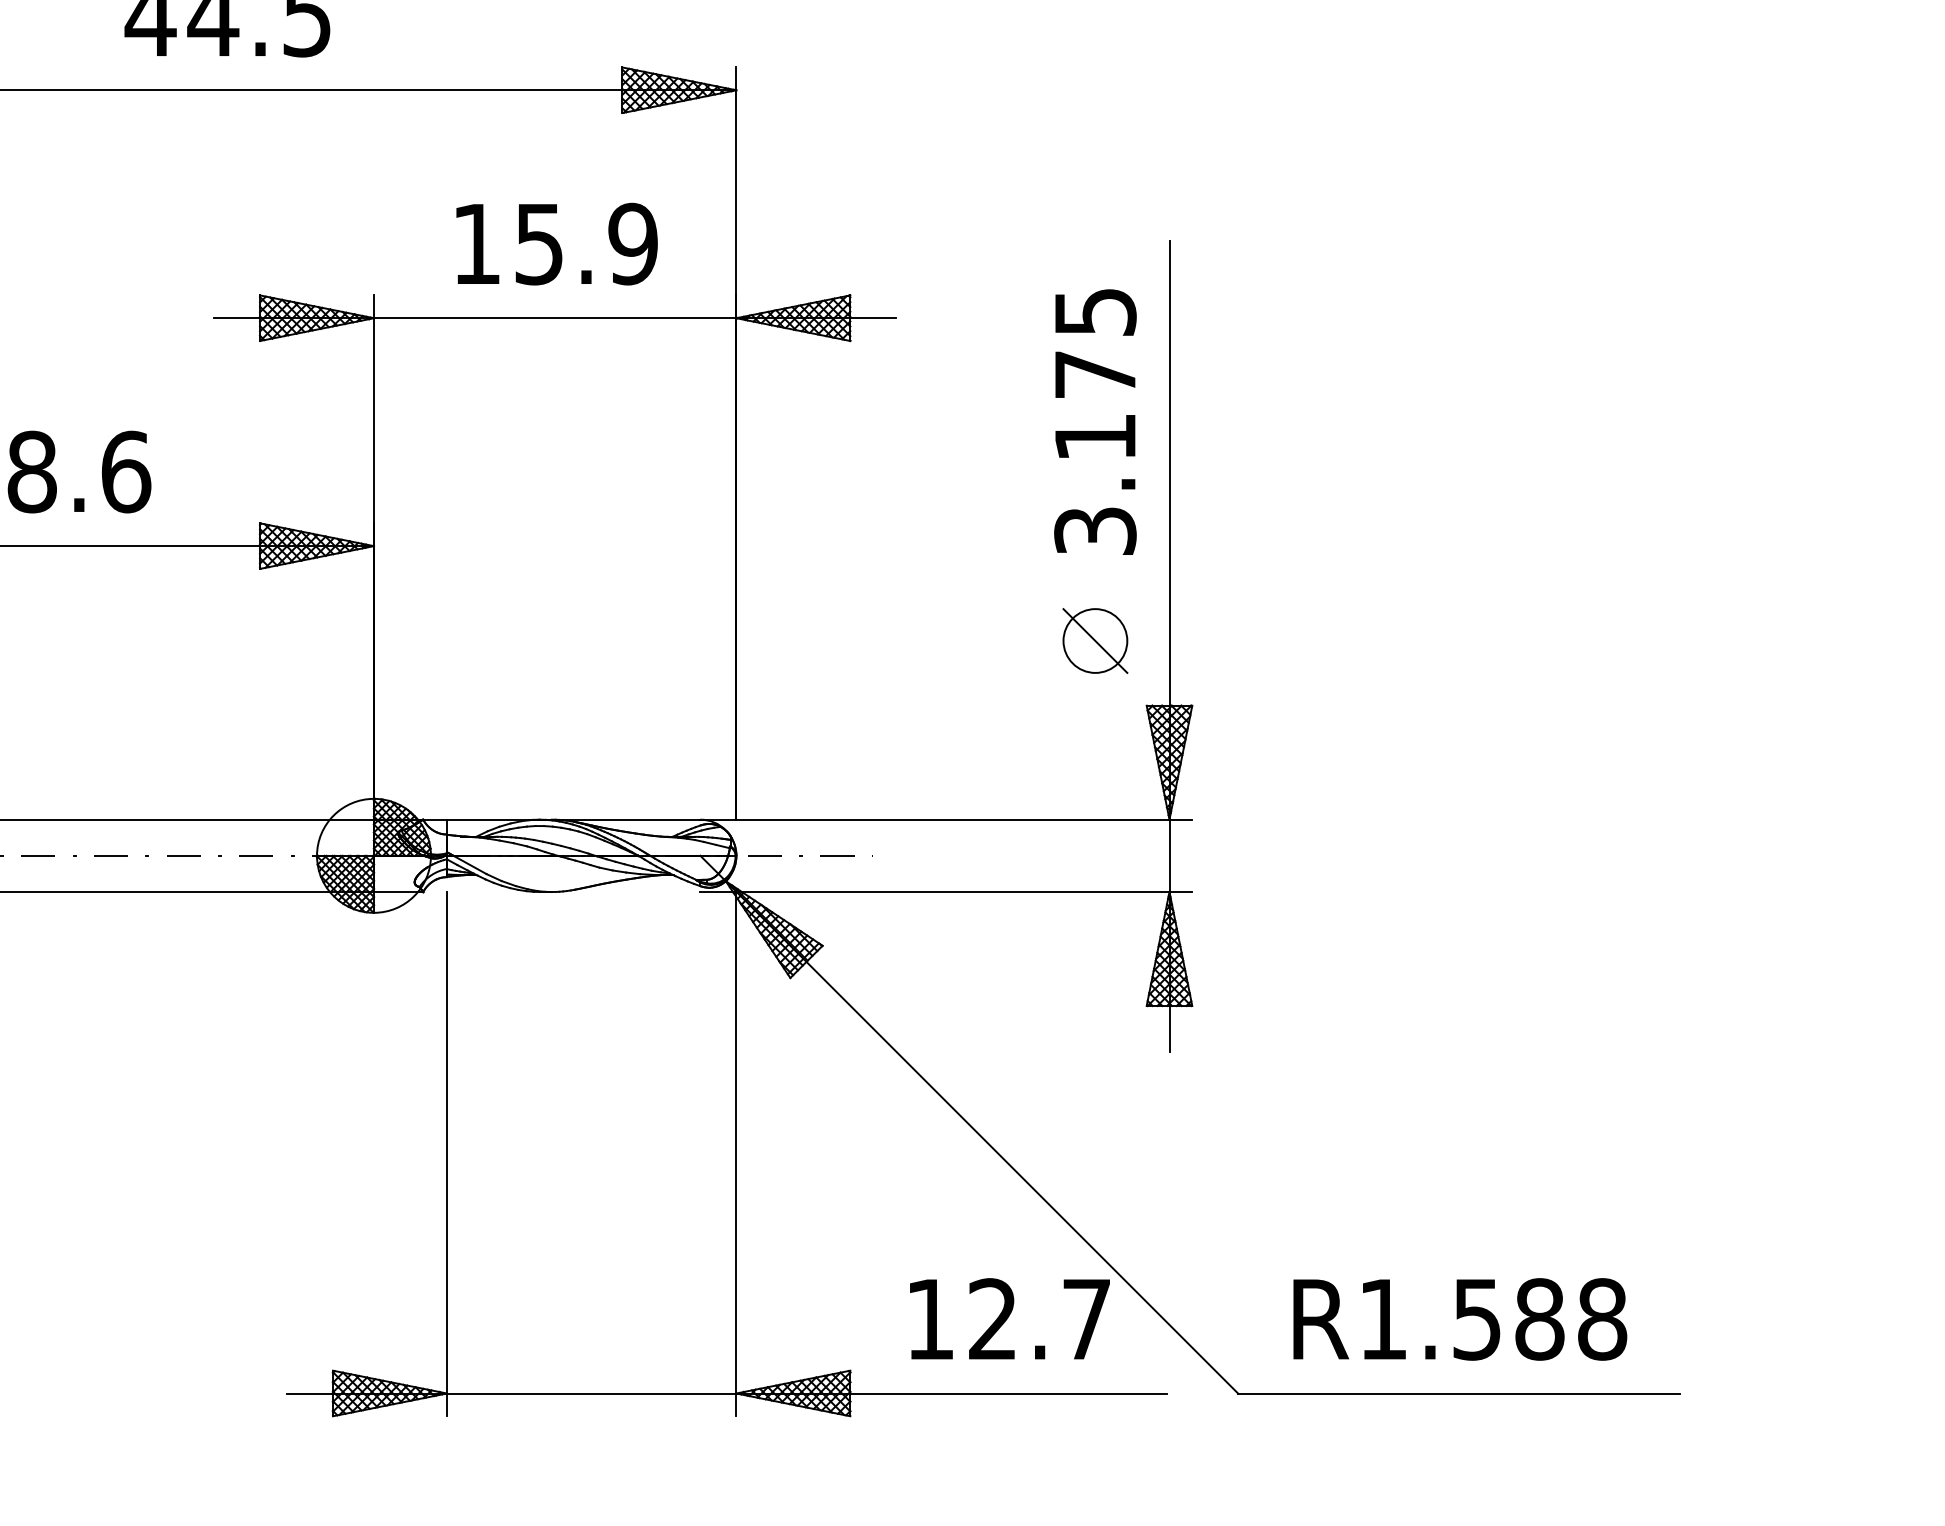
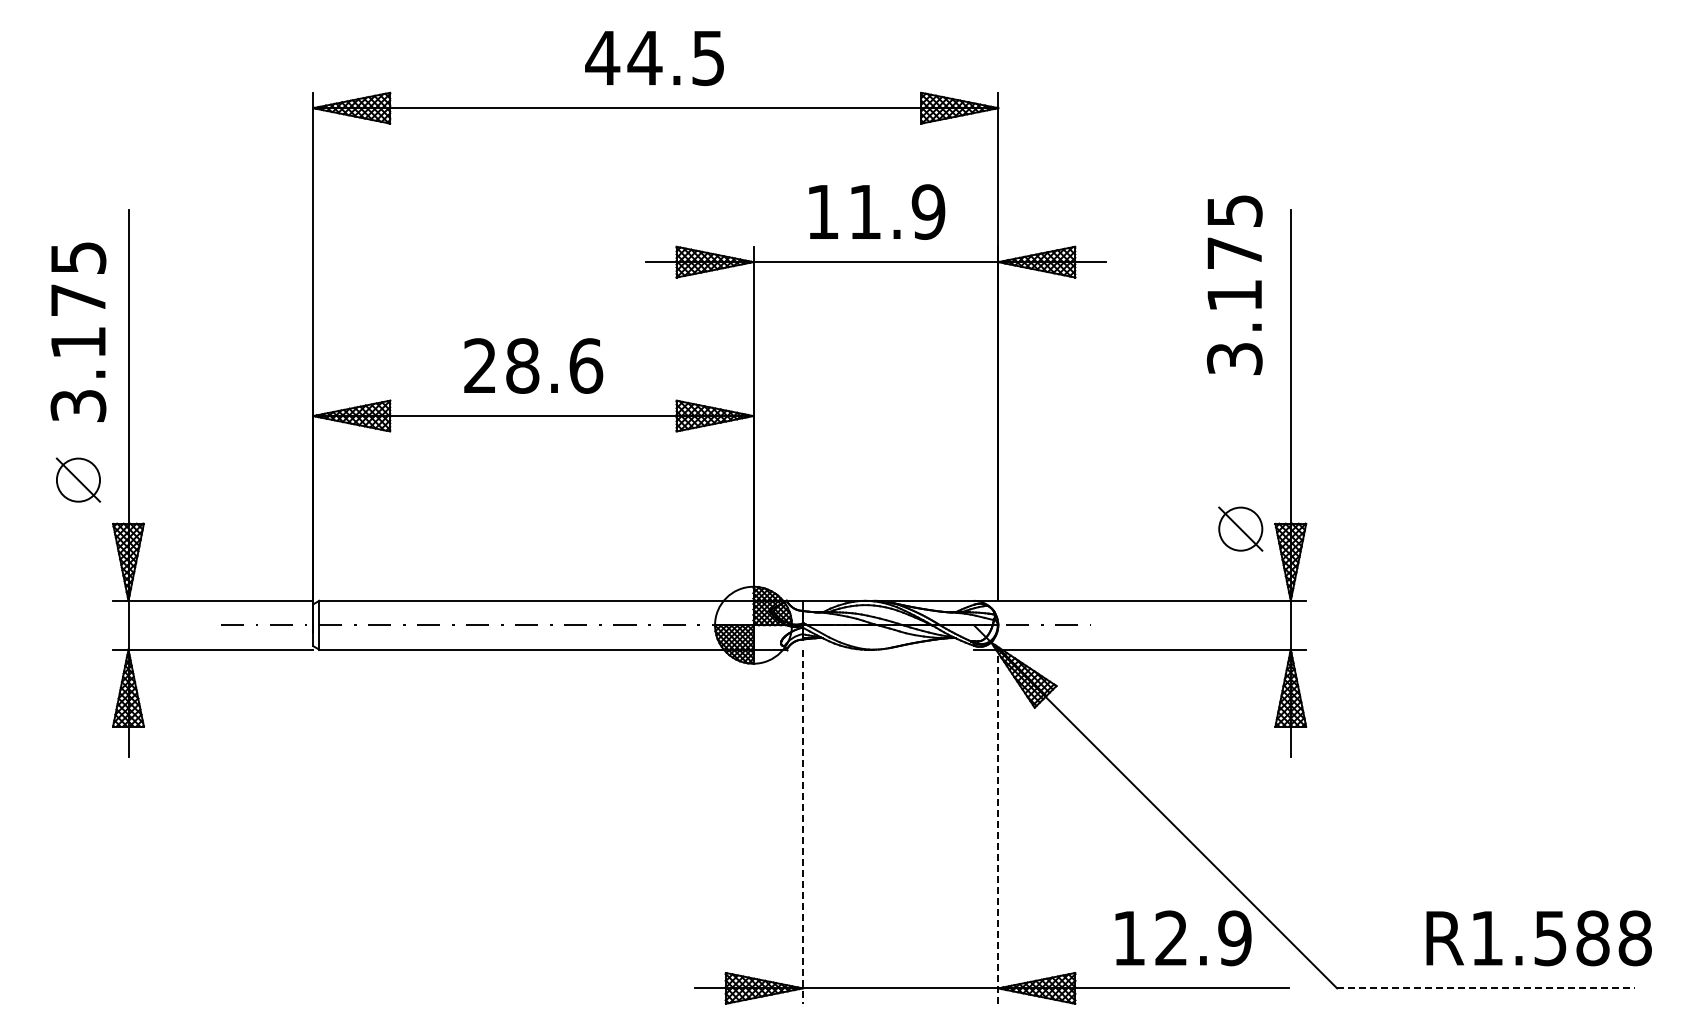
text: (538, 244) -> (864, 212), 15.9 -> 11.9
text: (1095, 420) -> (1234, 284), moved
part: (1095, 640) -> (1240, 528), moved
line: (736, 1153) -> (998, 826), solid -> dashed
line: (446, 1155) -> (802, 827), solid -> dashed
text: (1086, 1319) -> (1234, 938), 12.7 -> 12.9
text: (1459, 1319) -> (1538, 938), moved
line: (1459, 1393) -> (1486, 988), solid -> dashed

